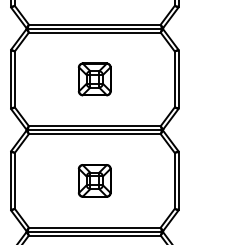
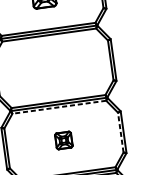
part: (94, 79) -> (53, 68), removed
line: (94, 134) -> (59, 107), solid -> dashed
part: (94, 180) -> (63, 140), size x0.7
line: (174, 180) -> (120, 132), solid -> dashed

